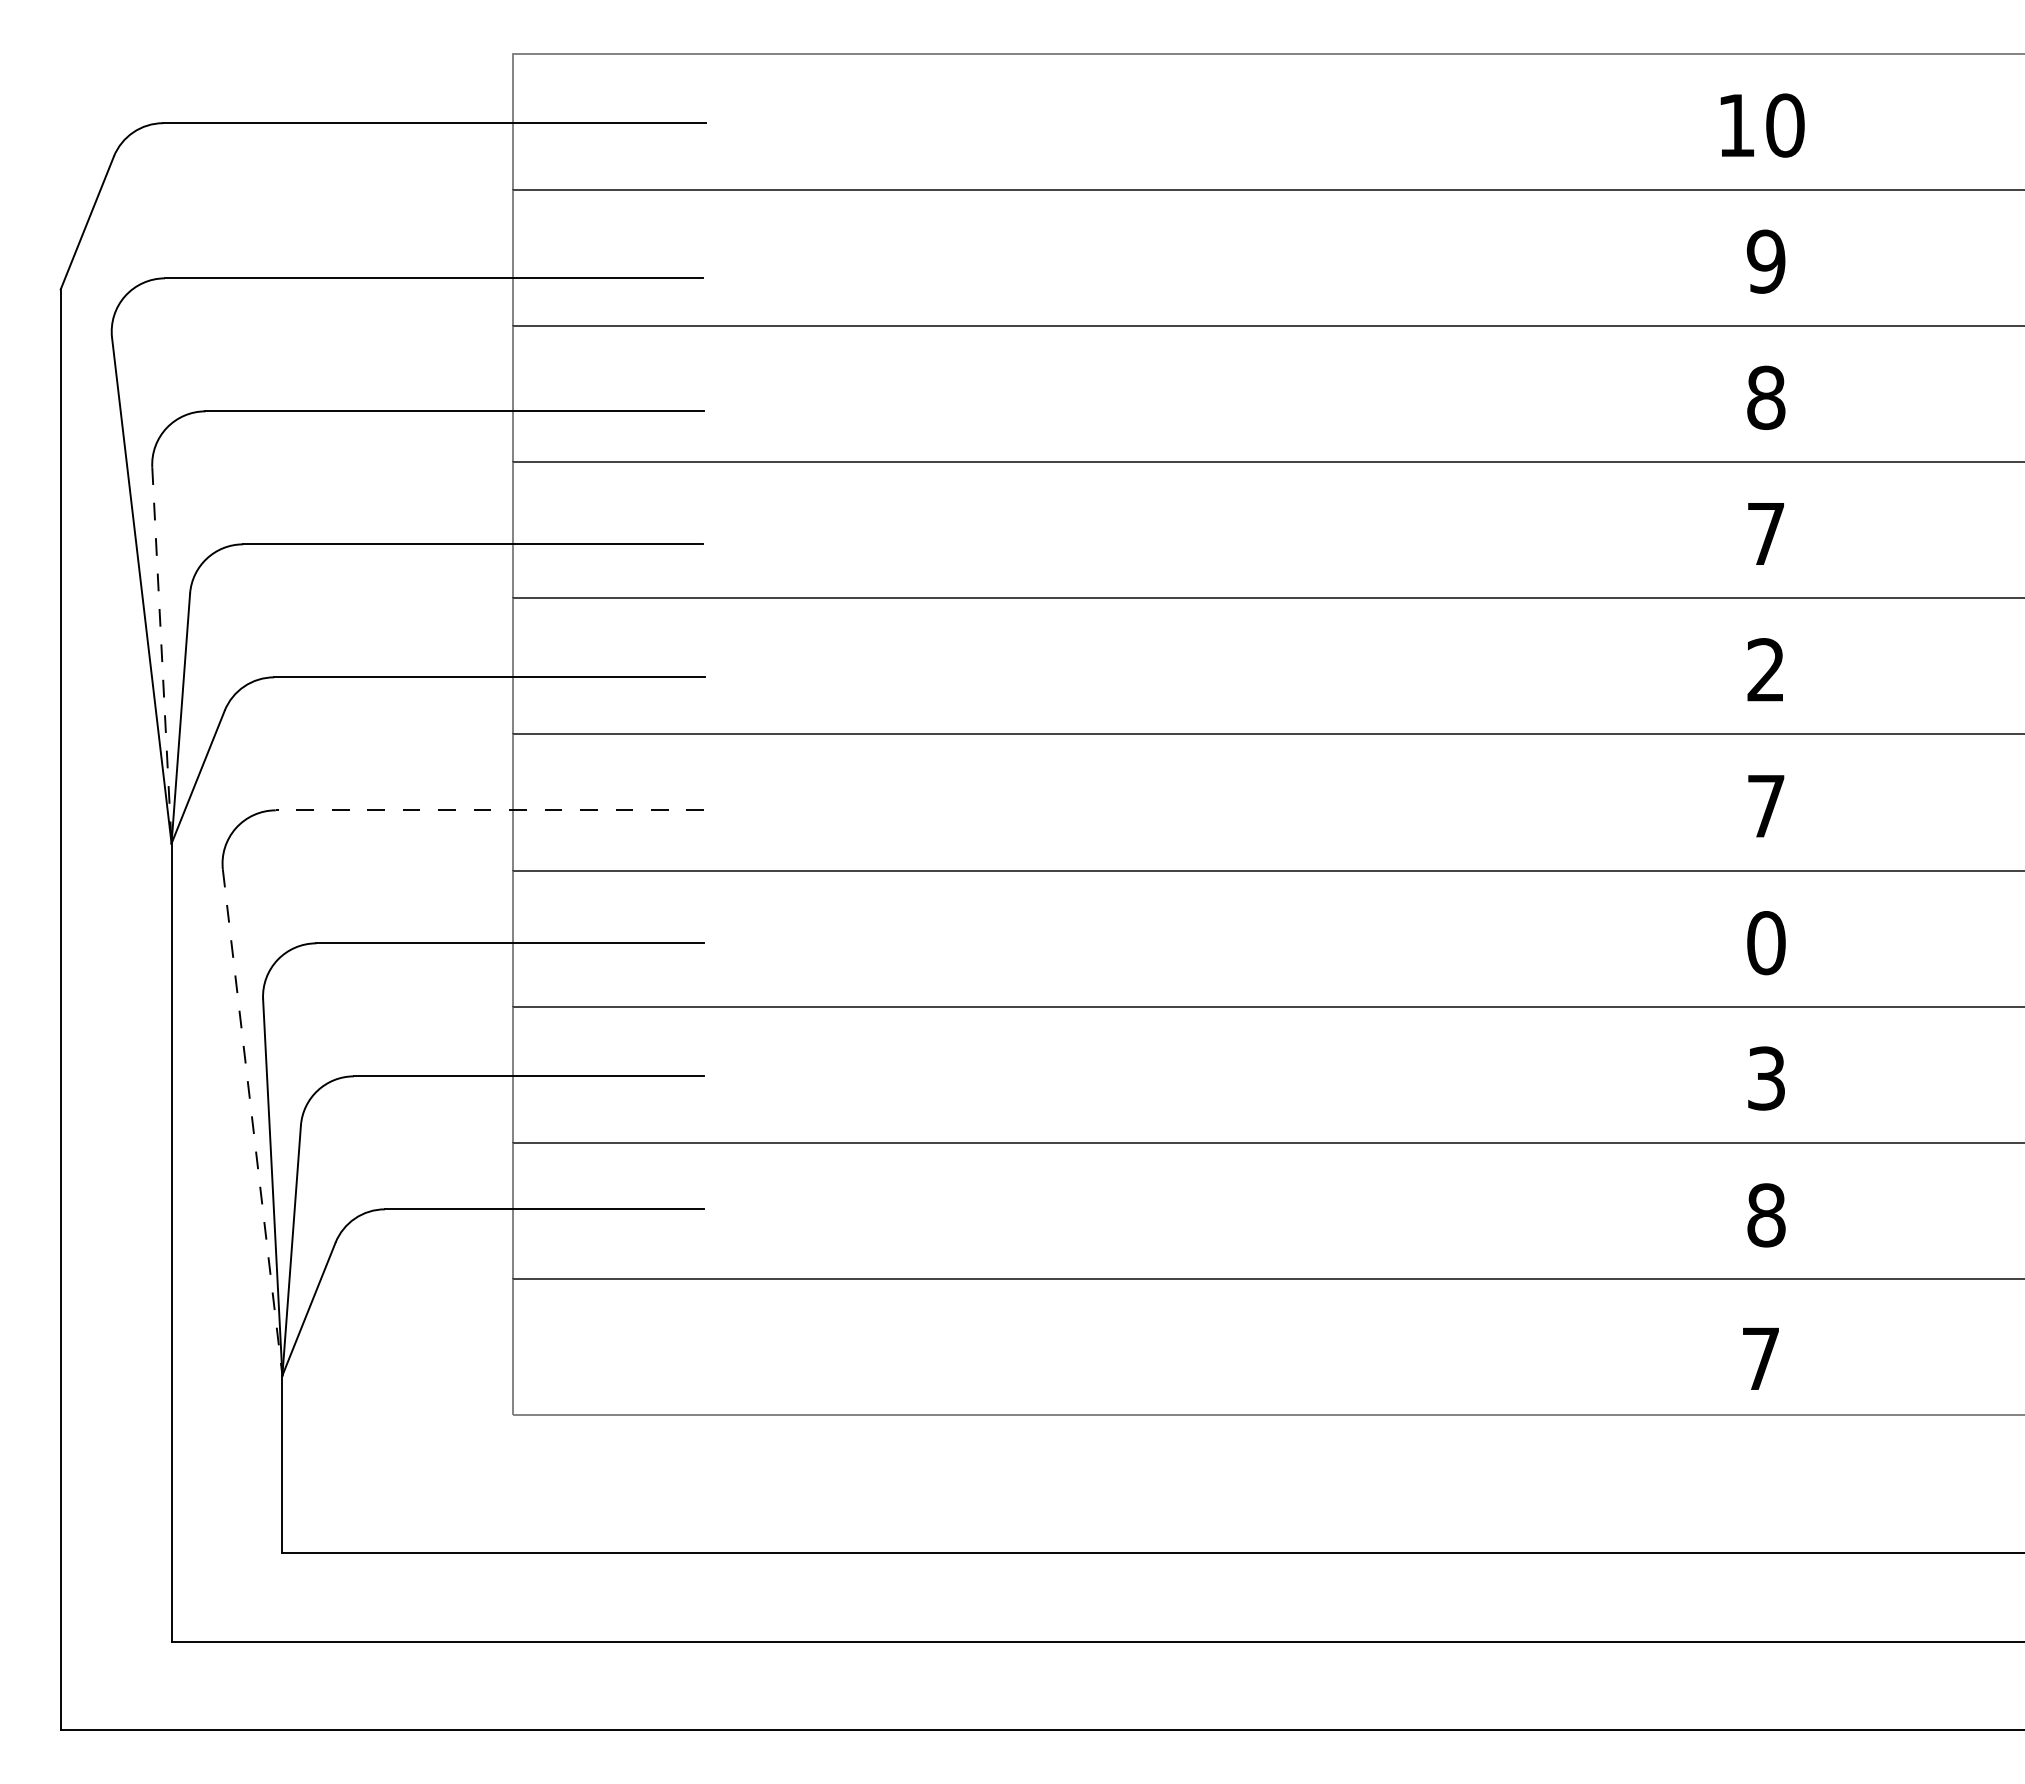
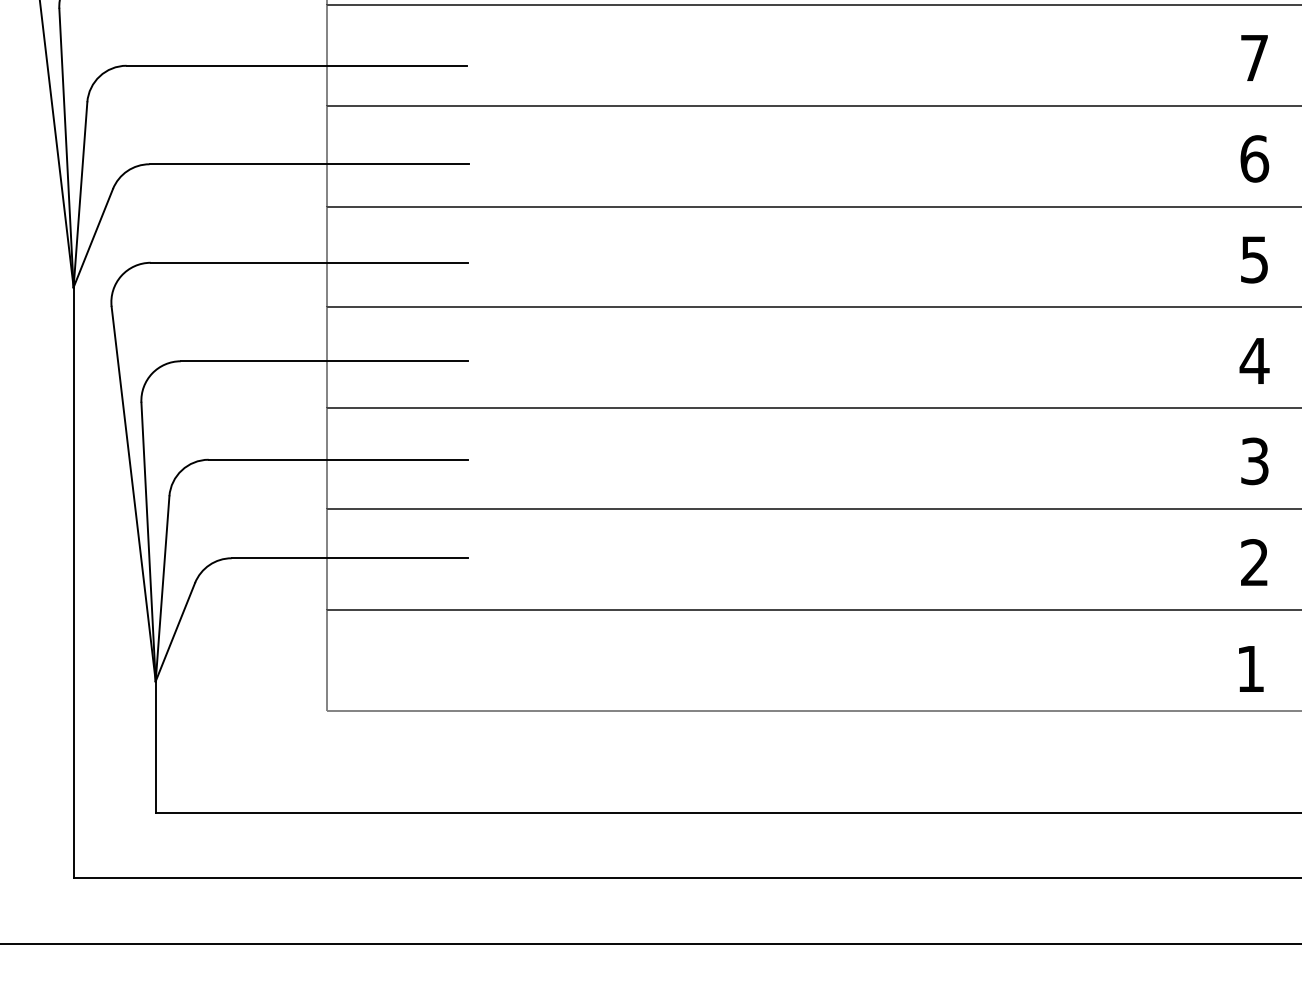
line: (161, 655) -> (66, 148), dashed -> solid
text: (1766, 670) -> (1254, 159), 2 -> 6
text: (1766, 806) -> (1254, 259), 7 -> 5
line: (489, 810) -> (309, 262), dashed -> solid
text: (1765, 943) -> (1254, 361), 0 -> 4
line: (252, 1122) -> (133, 493), dashed -> solid
text: (1766, 1215) -> (1254, 562), 8 -> 2
text: (1760, 1358) -> (1250, 668), 7 -> 1

